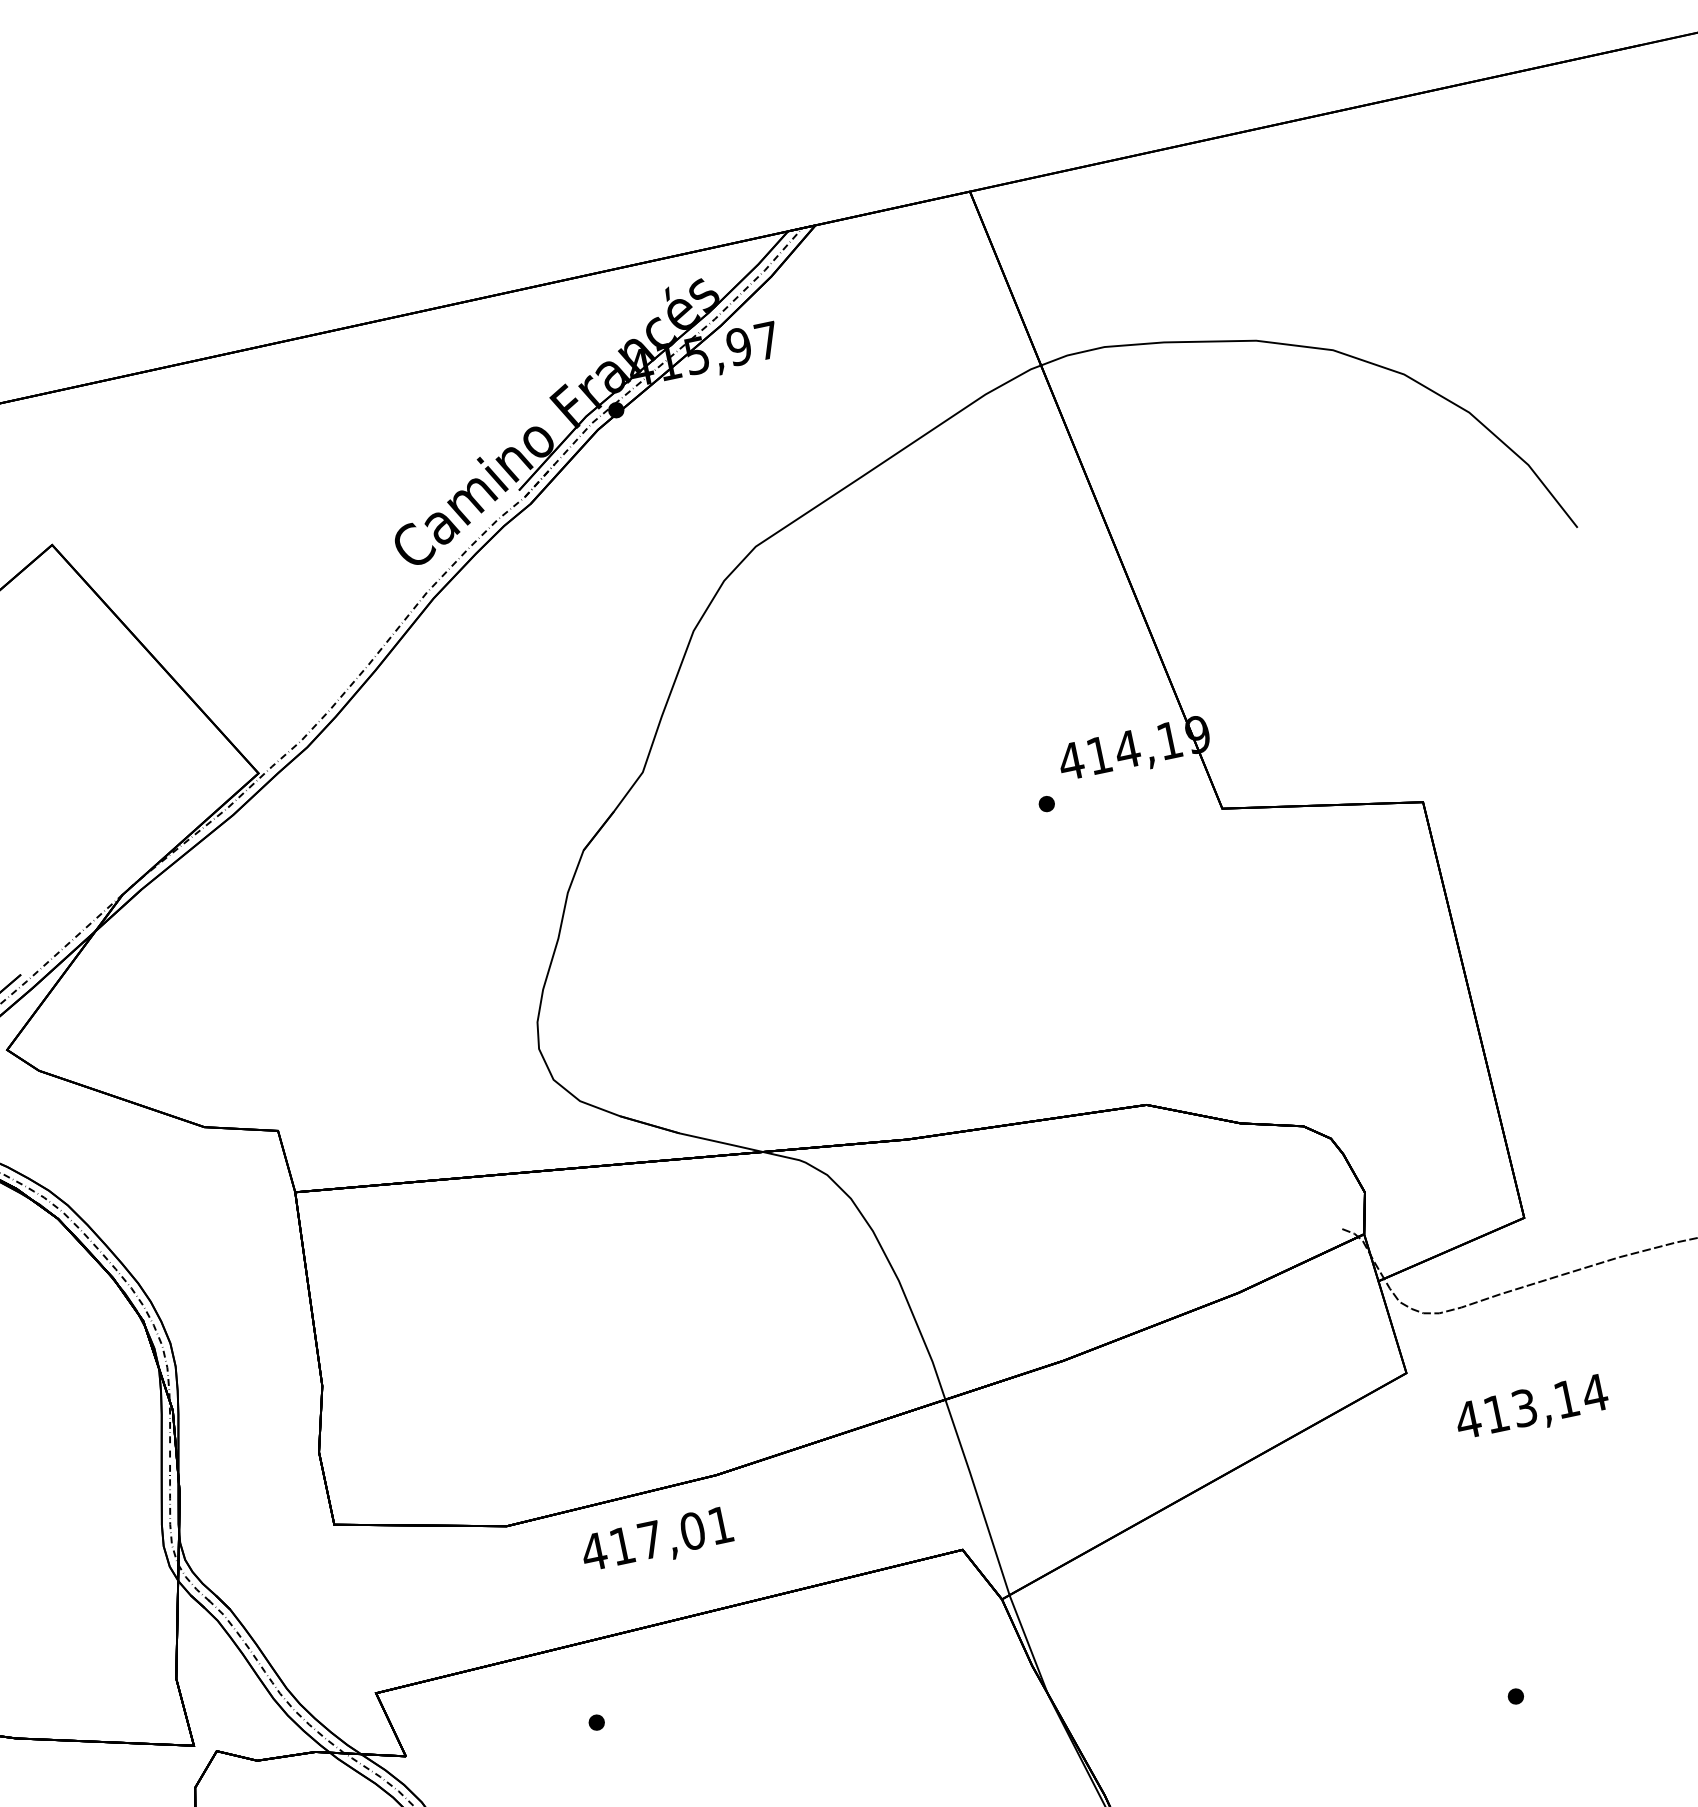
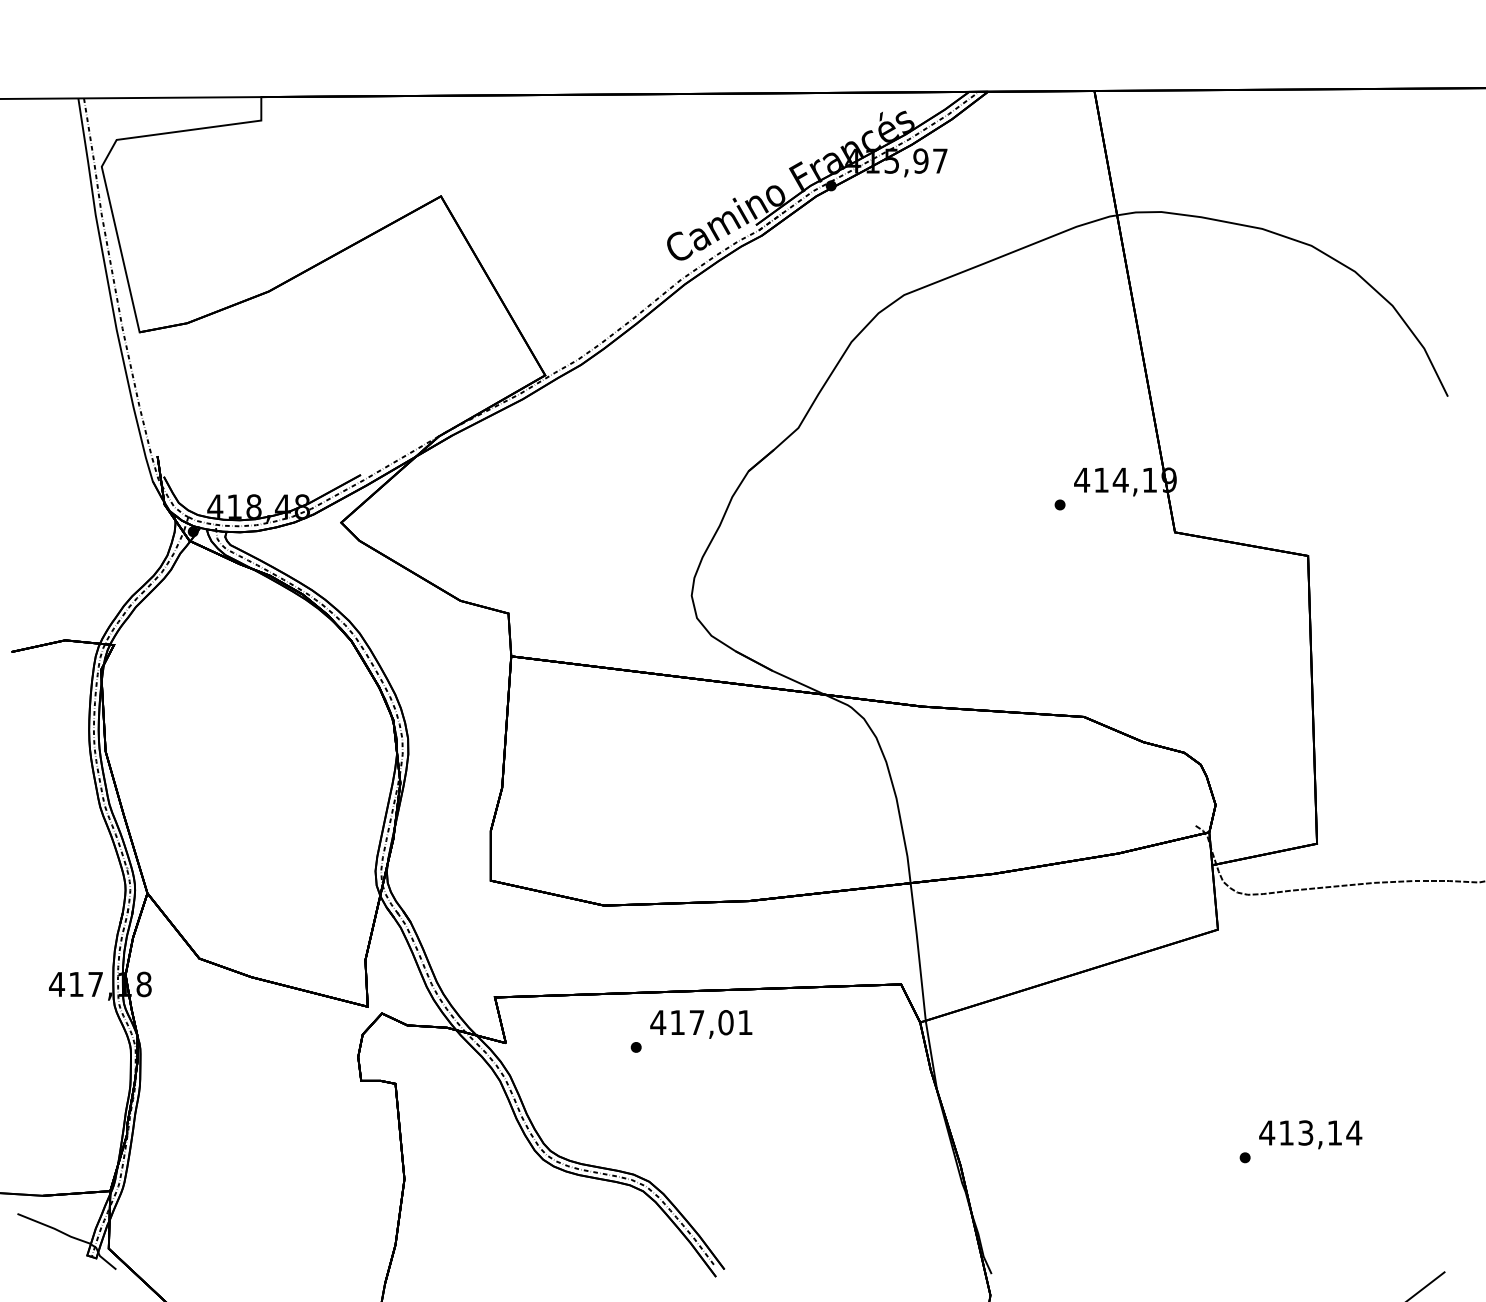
text: (1531, 1408) -> (1310, 1134), moved
text: (657, 1541) -> (701, 1024), moved

